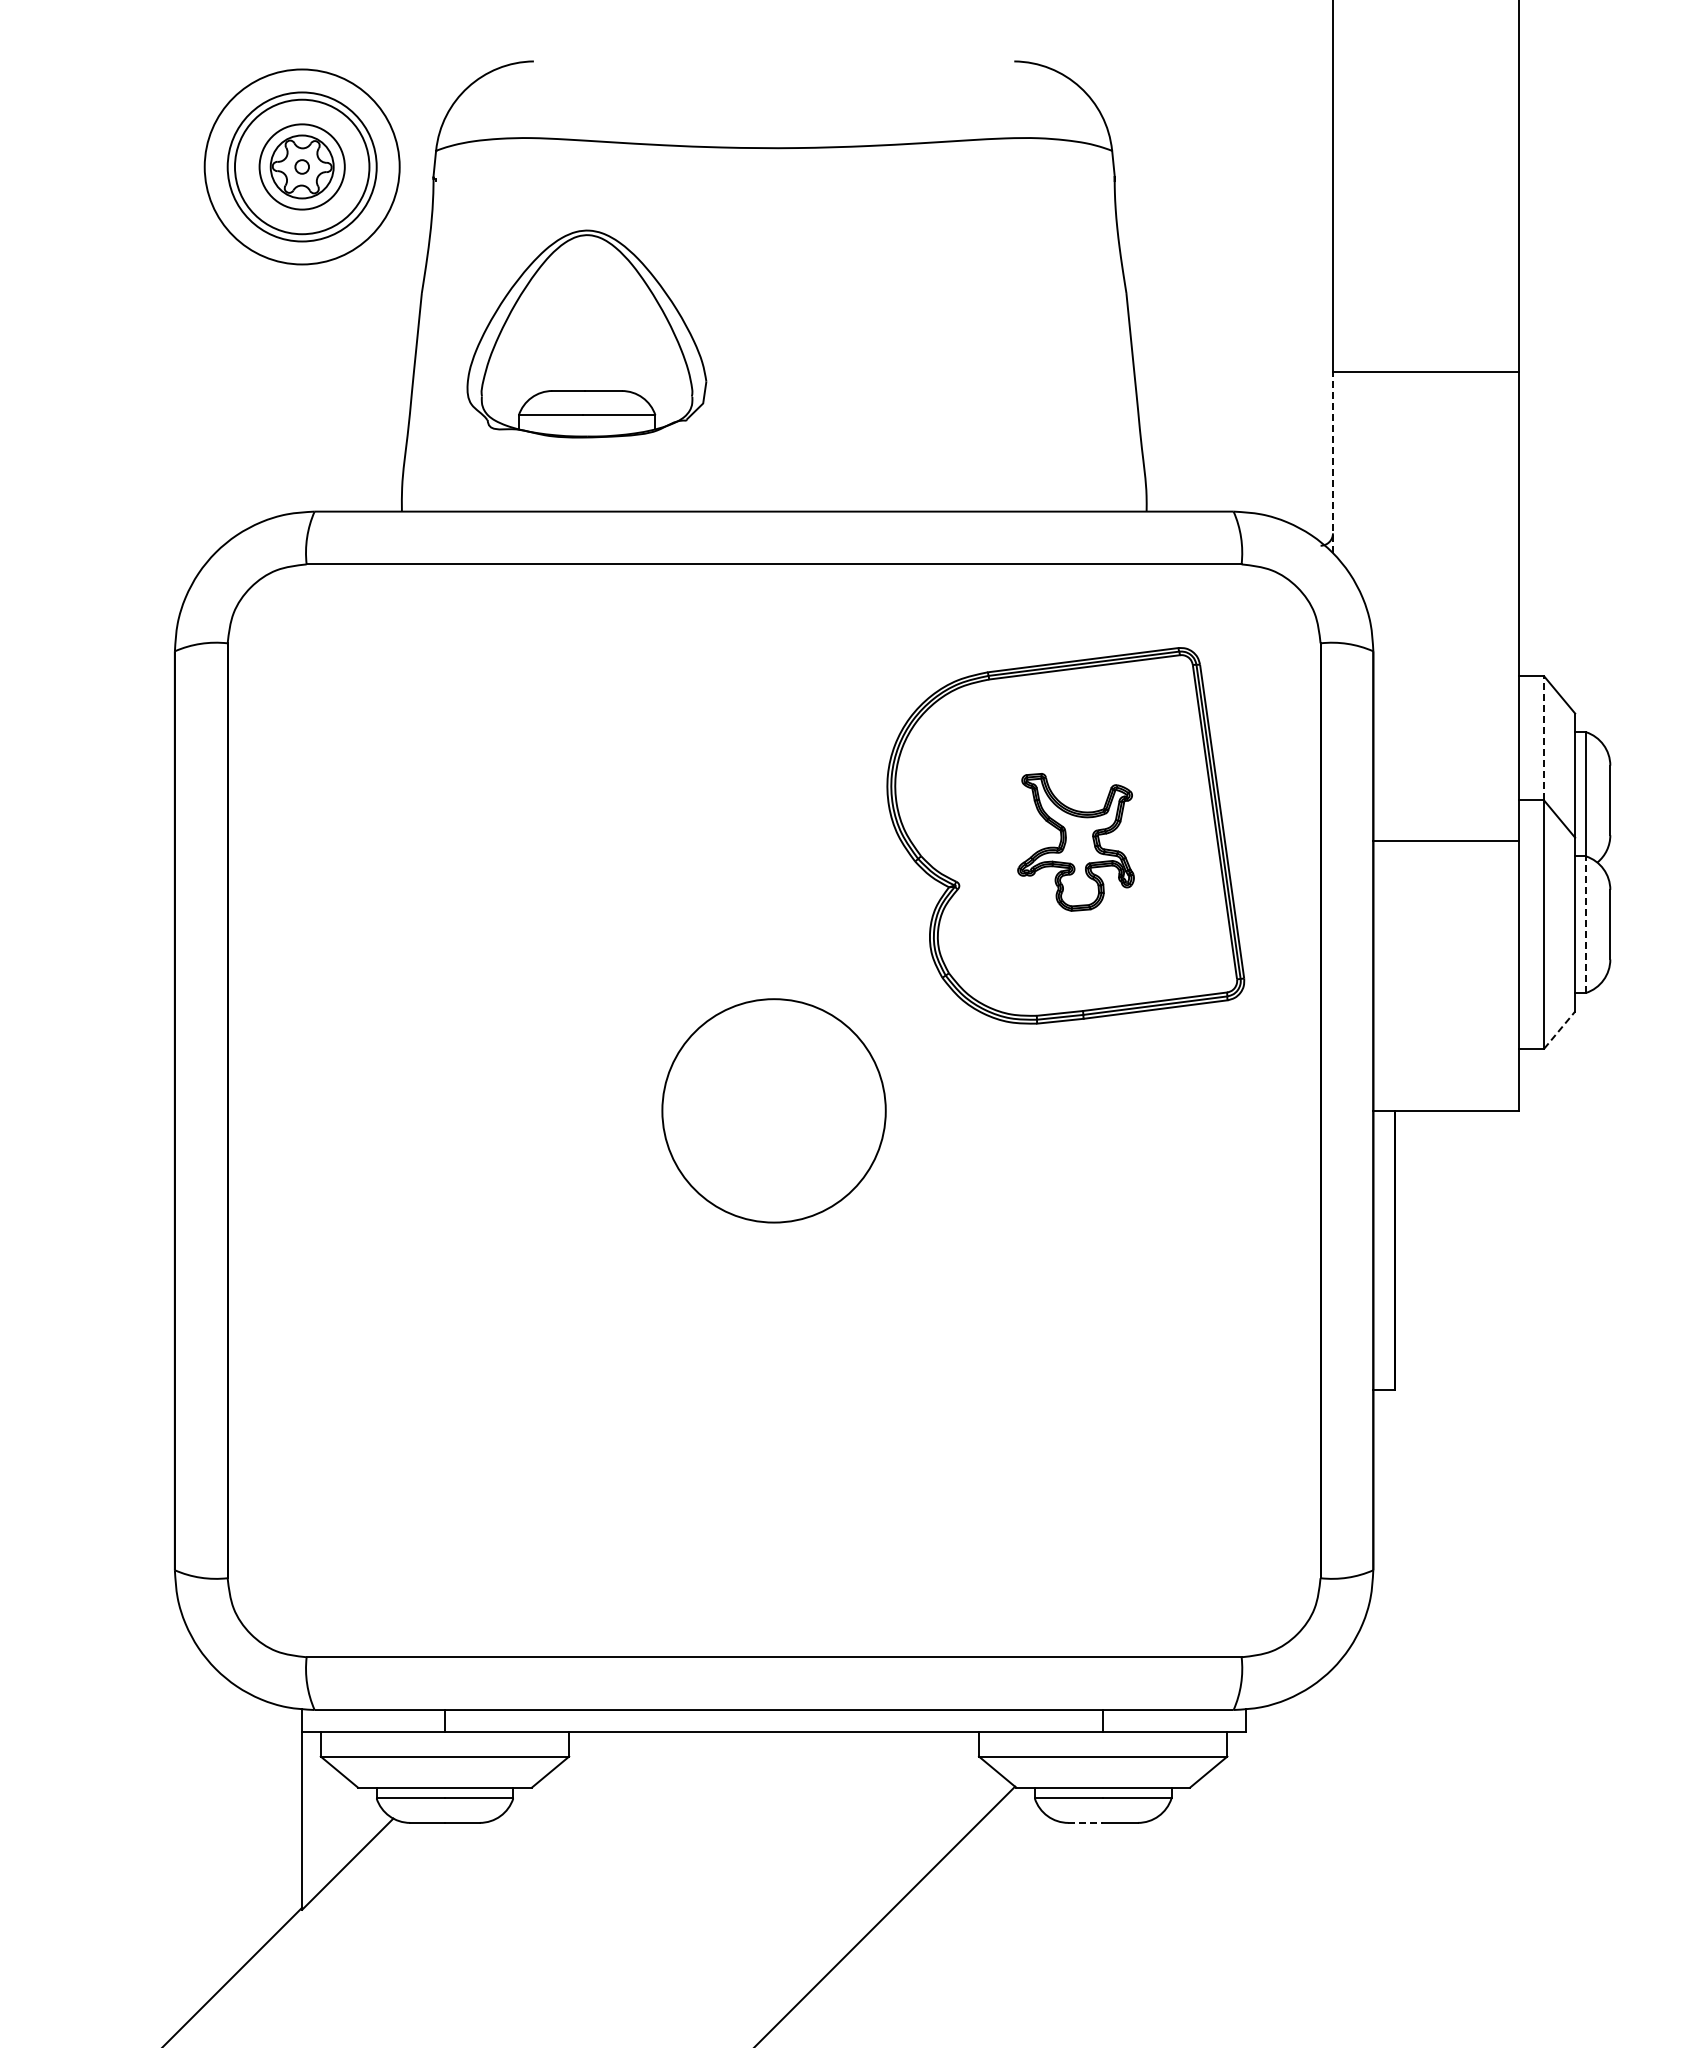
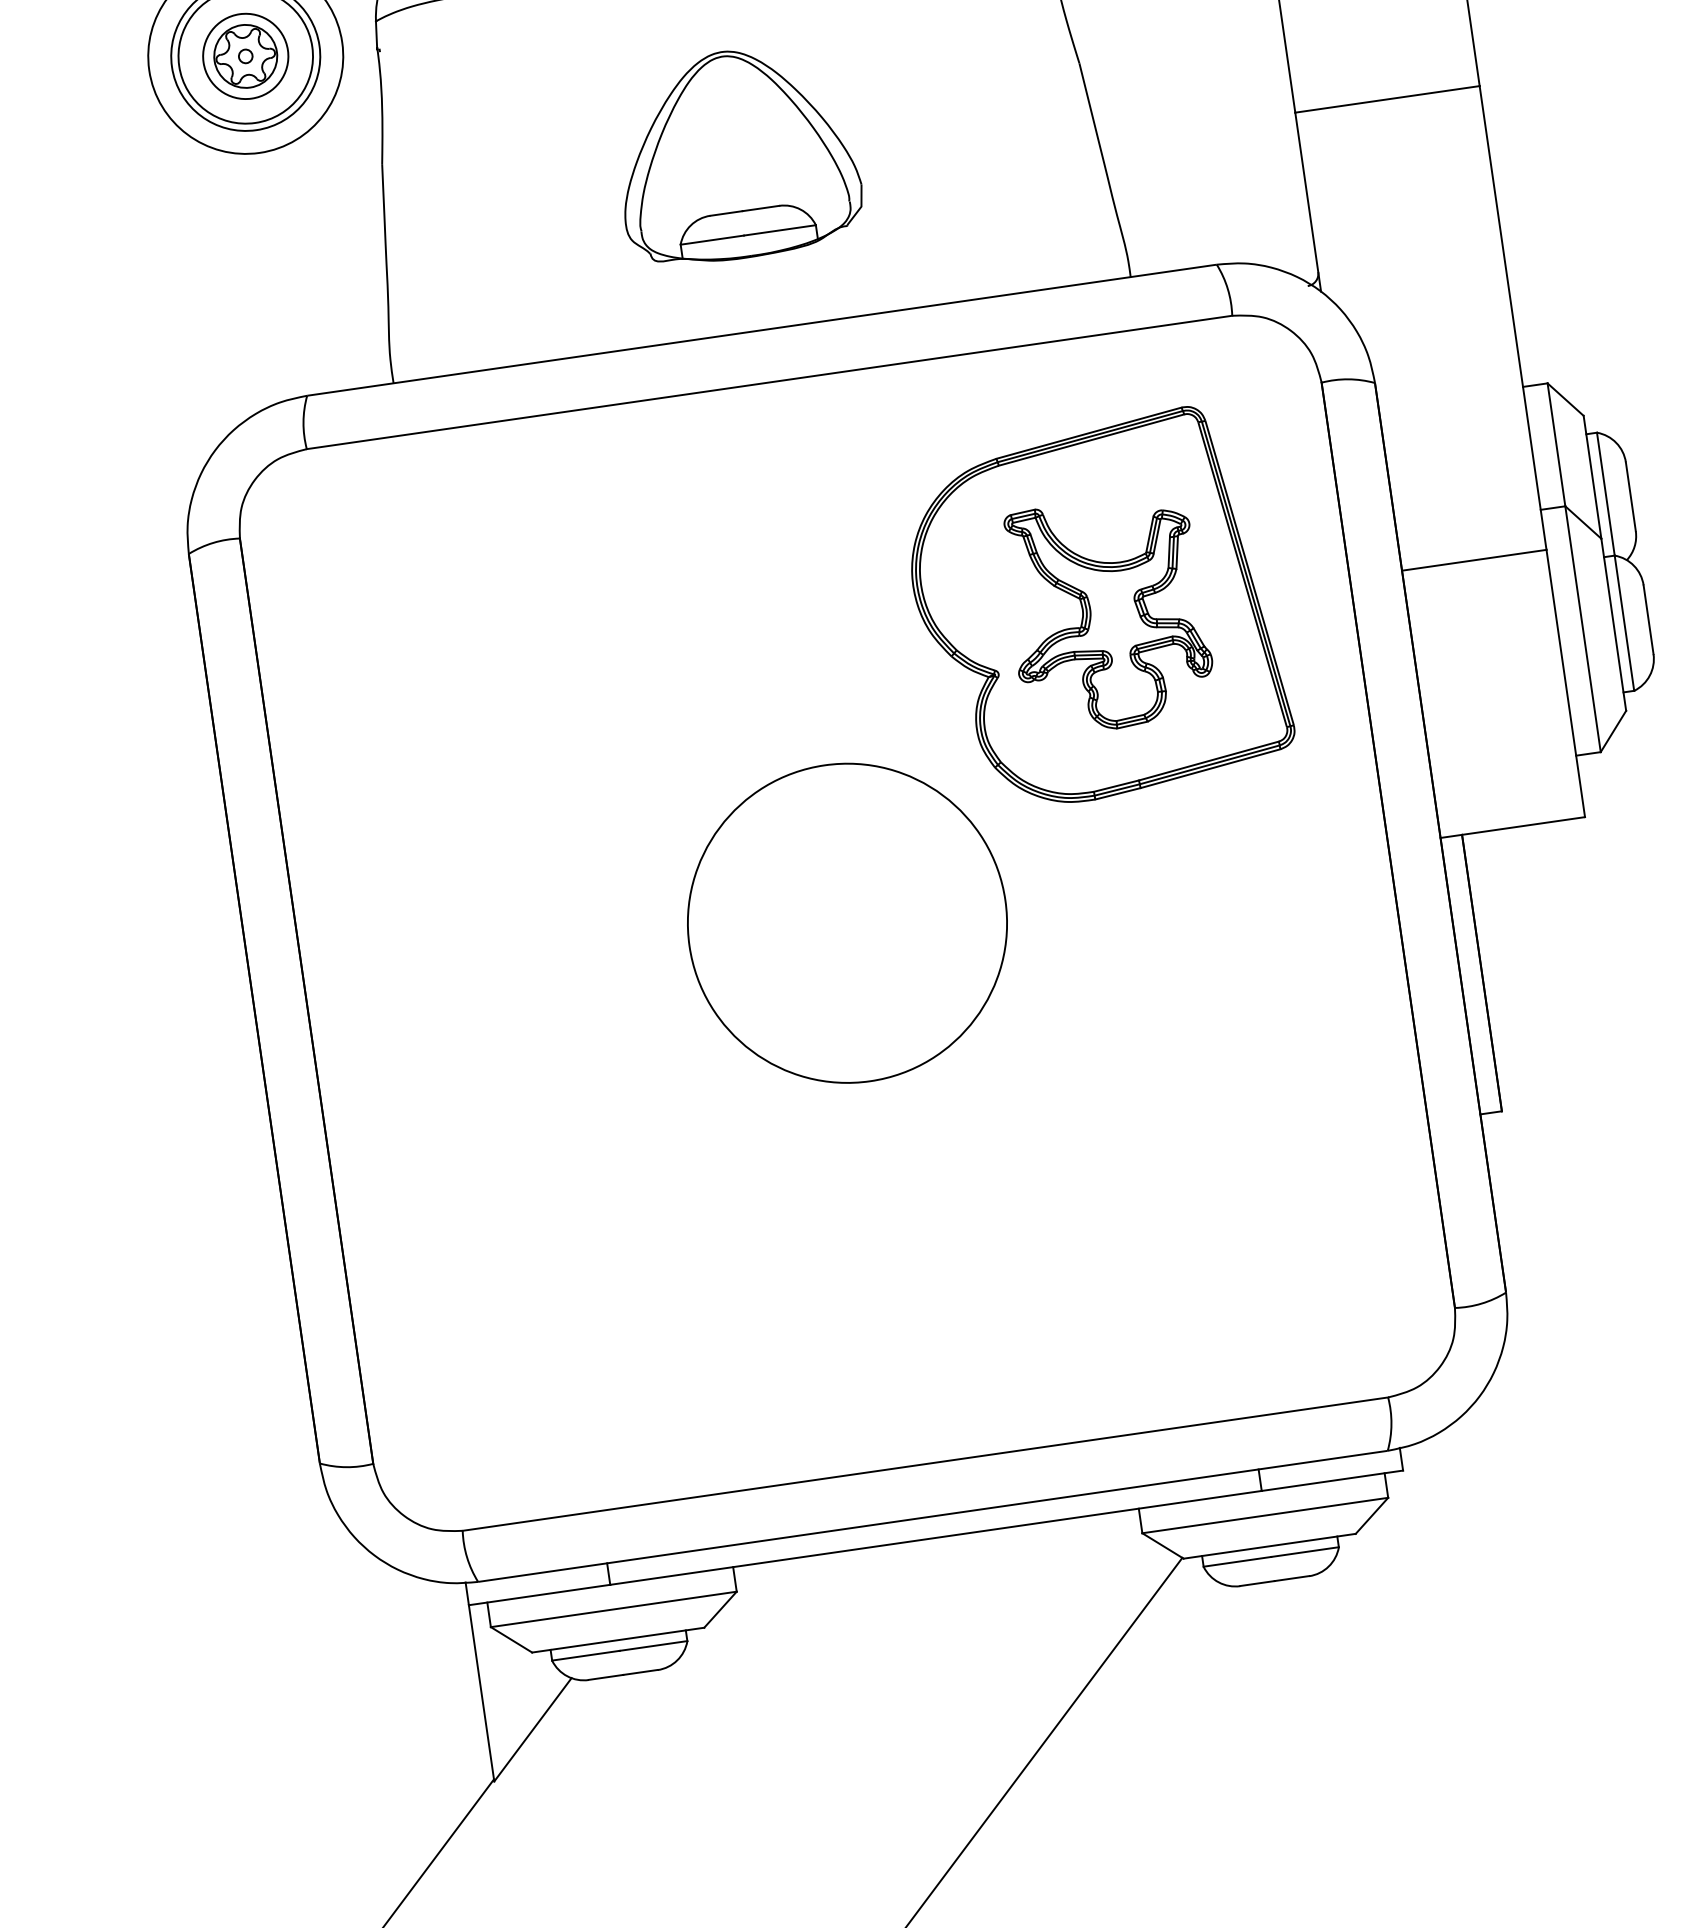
part: (586, 333) -> (735, 154), moved
line: (1332, 462) -> (1307, 201), dashed -> solid
line: (1544, 737) -> (1556, 443), dashed -> solid
part: (1075, 842) -> (1107, 614), size x1.67
line: (1585, 924) -> (1623, 623), dashed -> solid
line: (1559, 1029) -> (1613, 730), dashed -> solid
circle: (773, 1110) -> (846, 923), size x1.43
line: (1086, 1822) -> (1258, 1583), dashed -> solid

